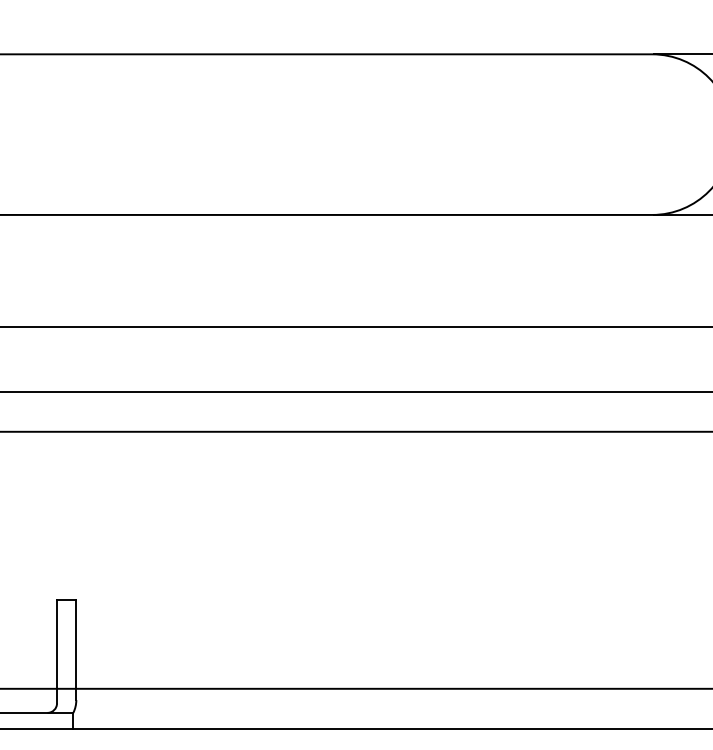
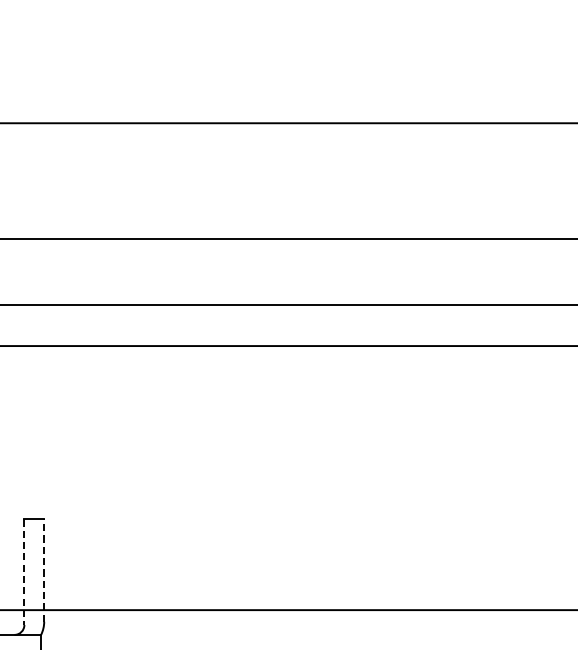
line: (76, 650) -> (44, 570), solid -> dashed
line: (57, 652) -> (24, 572), solid -> dashed

